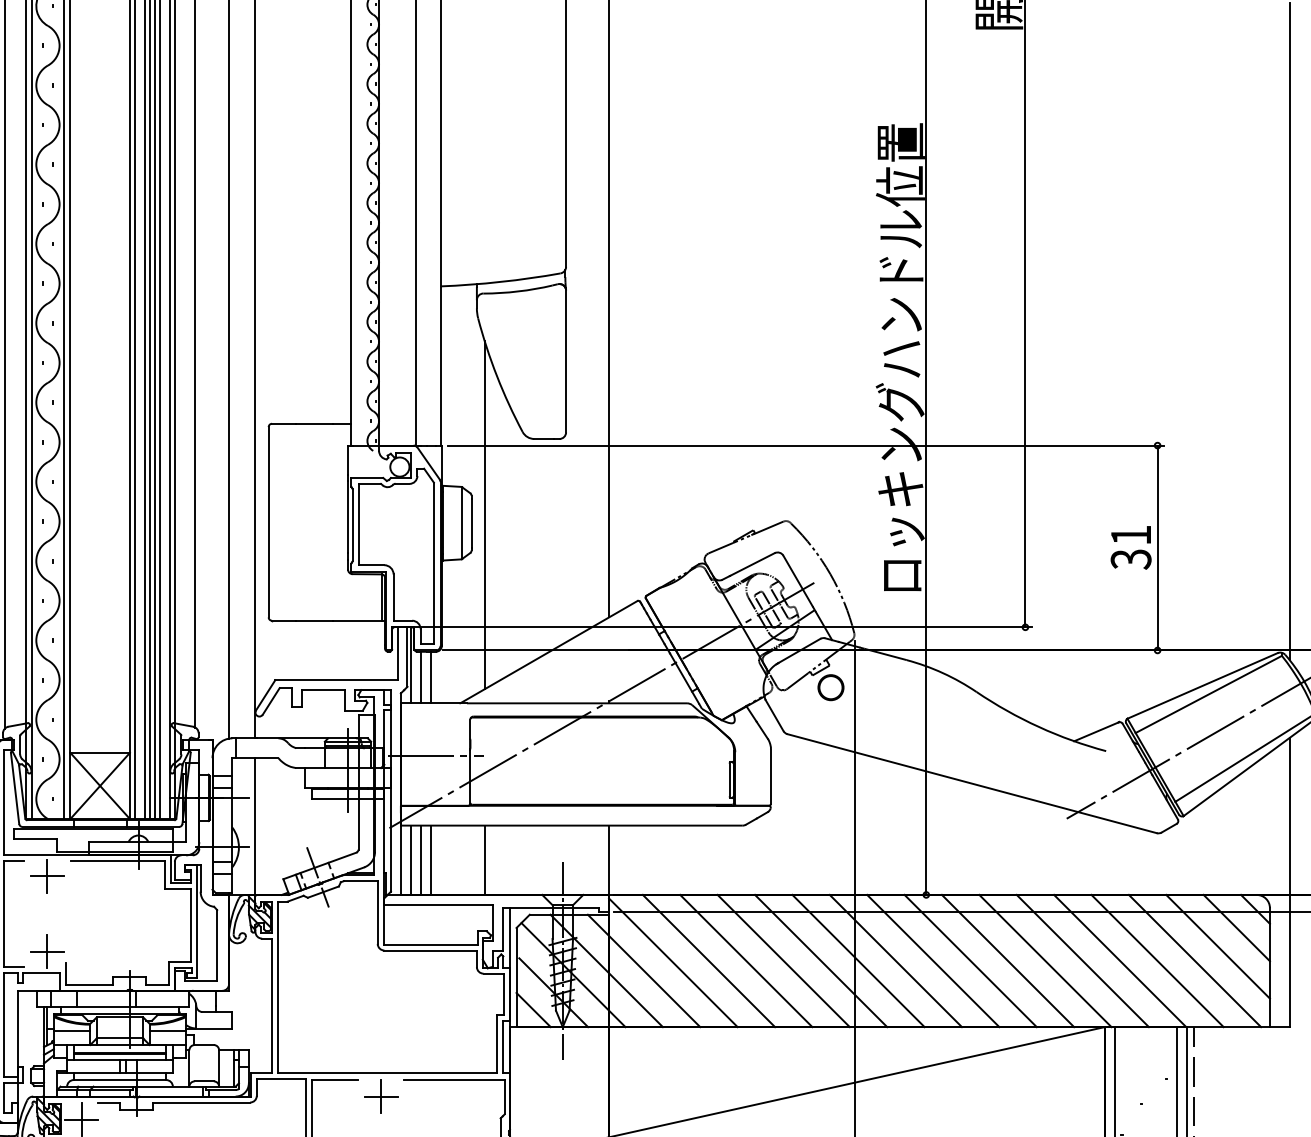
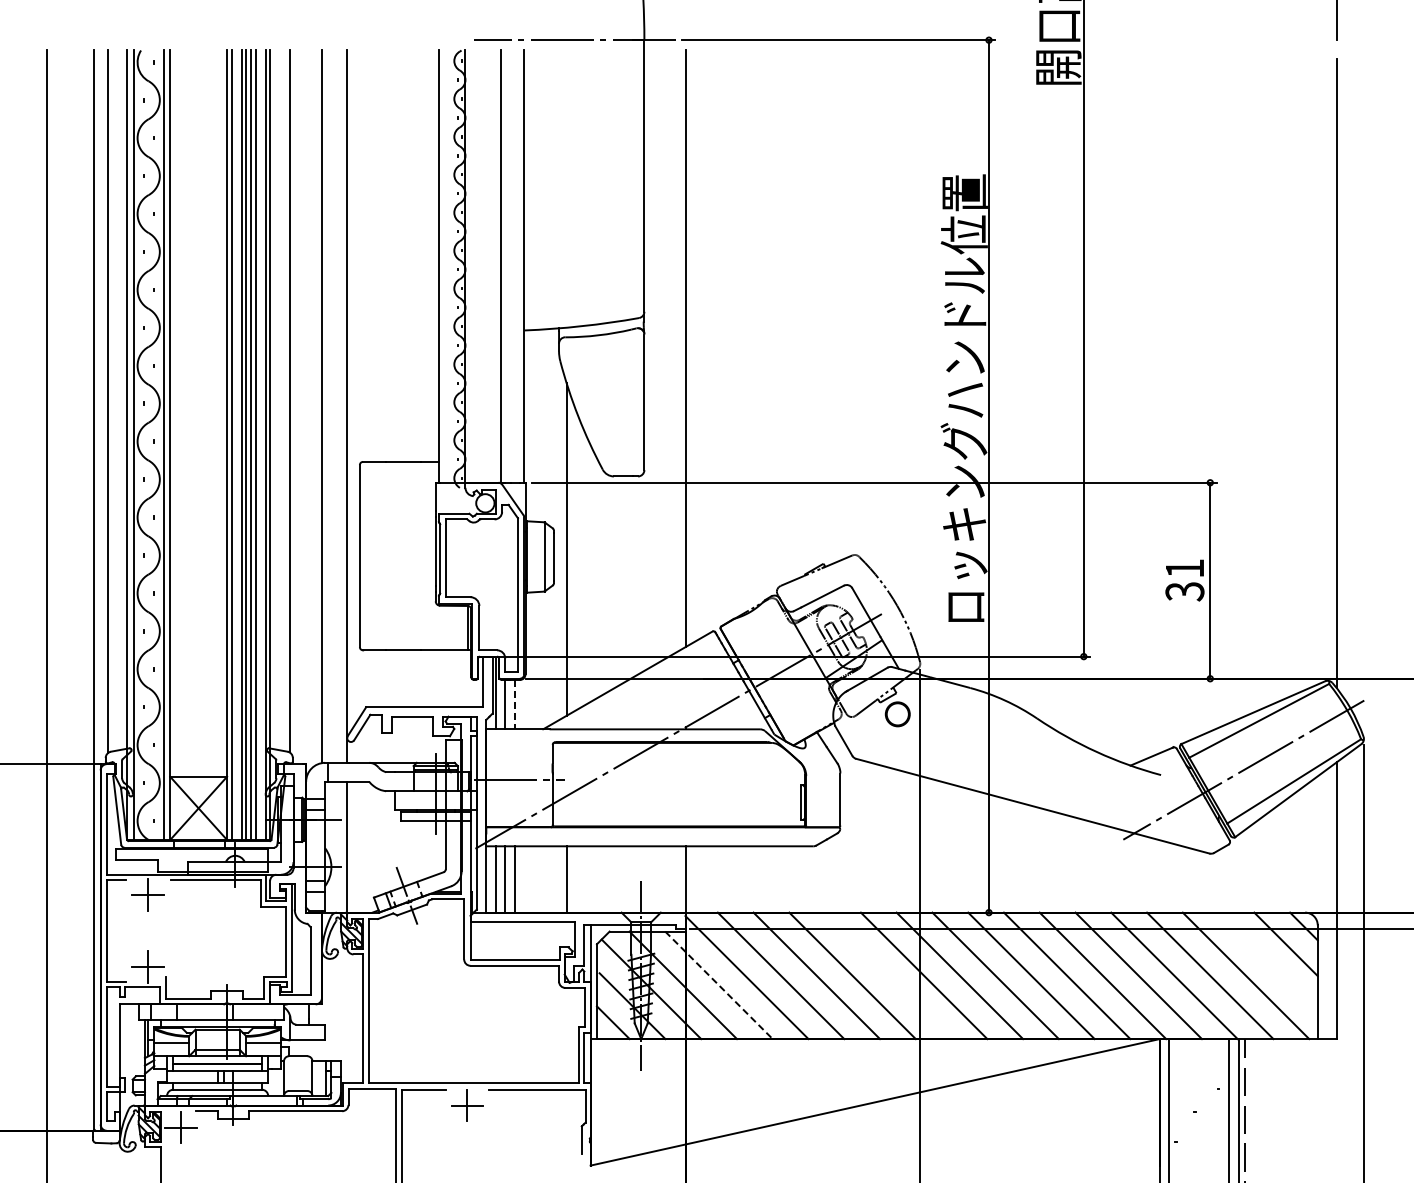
line: (430, 677) -> (514, 704), solid -> dashed
line: (1217, 946) -> (1267, 961), removed
line: (821, 960) -> (888, 975), removed
line: (644, 971) -> (719, 985), solid -> dashed

